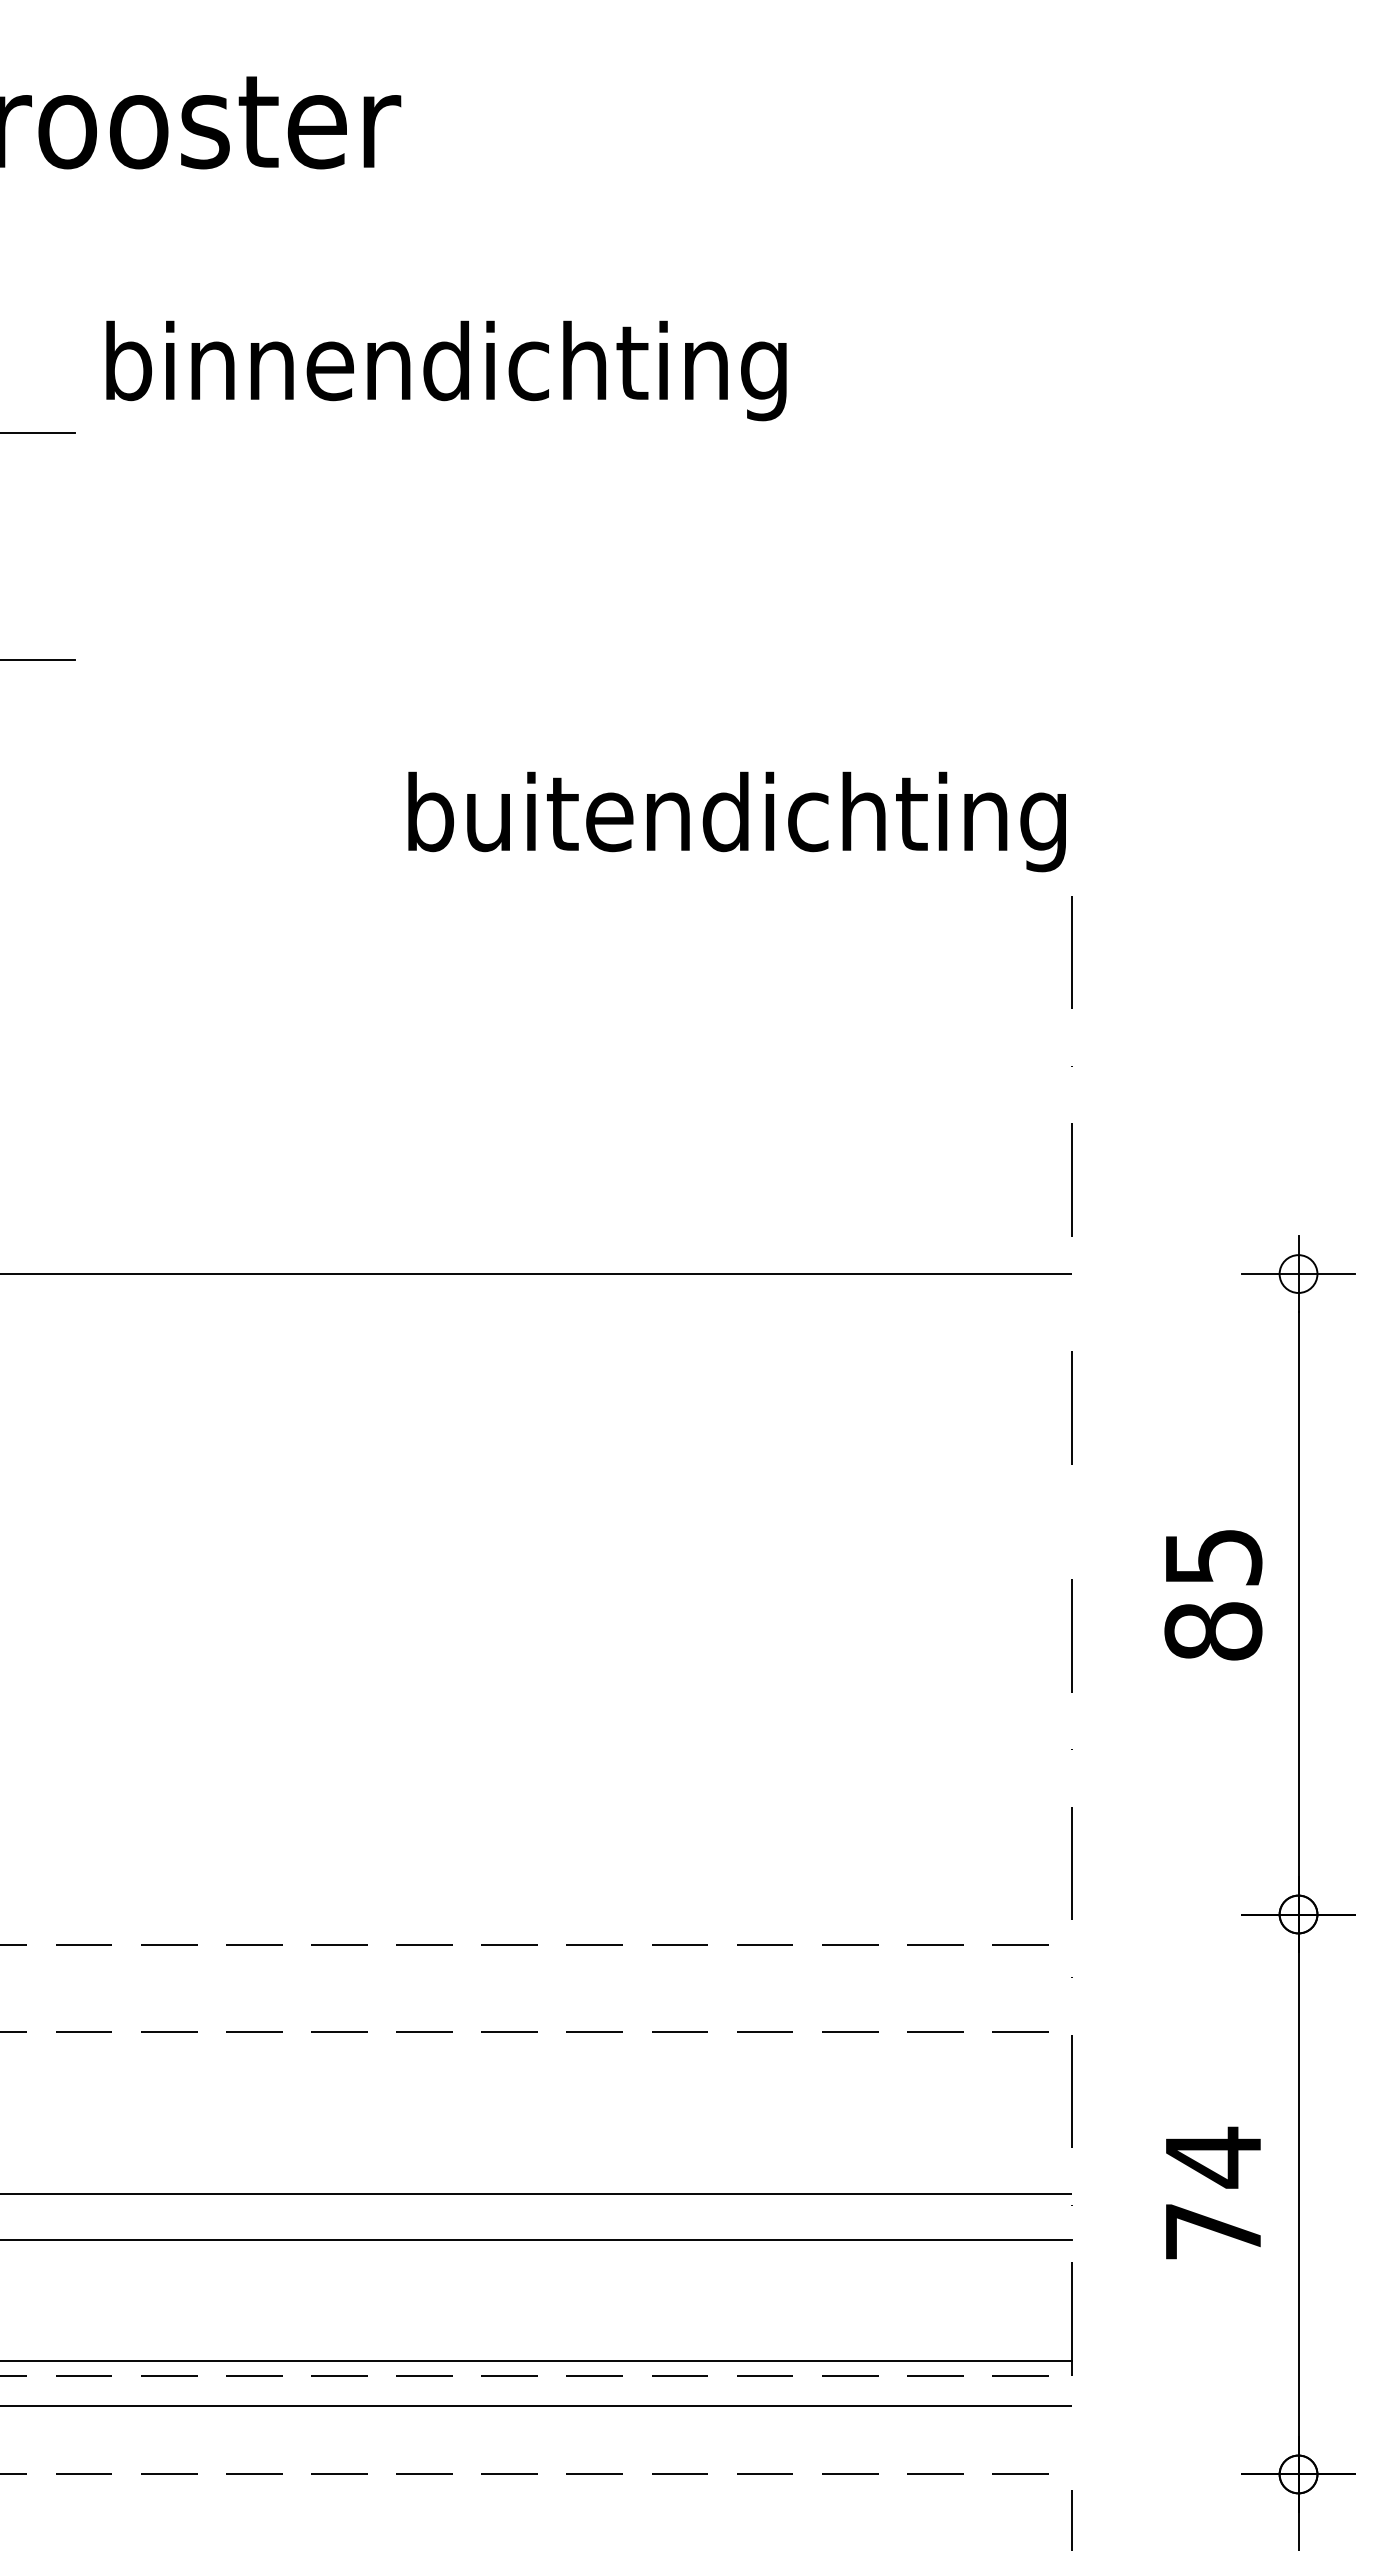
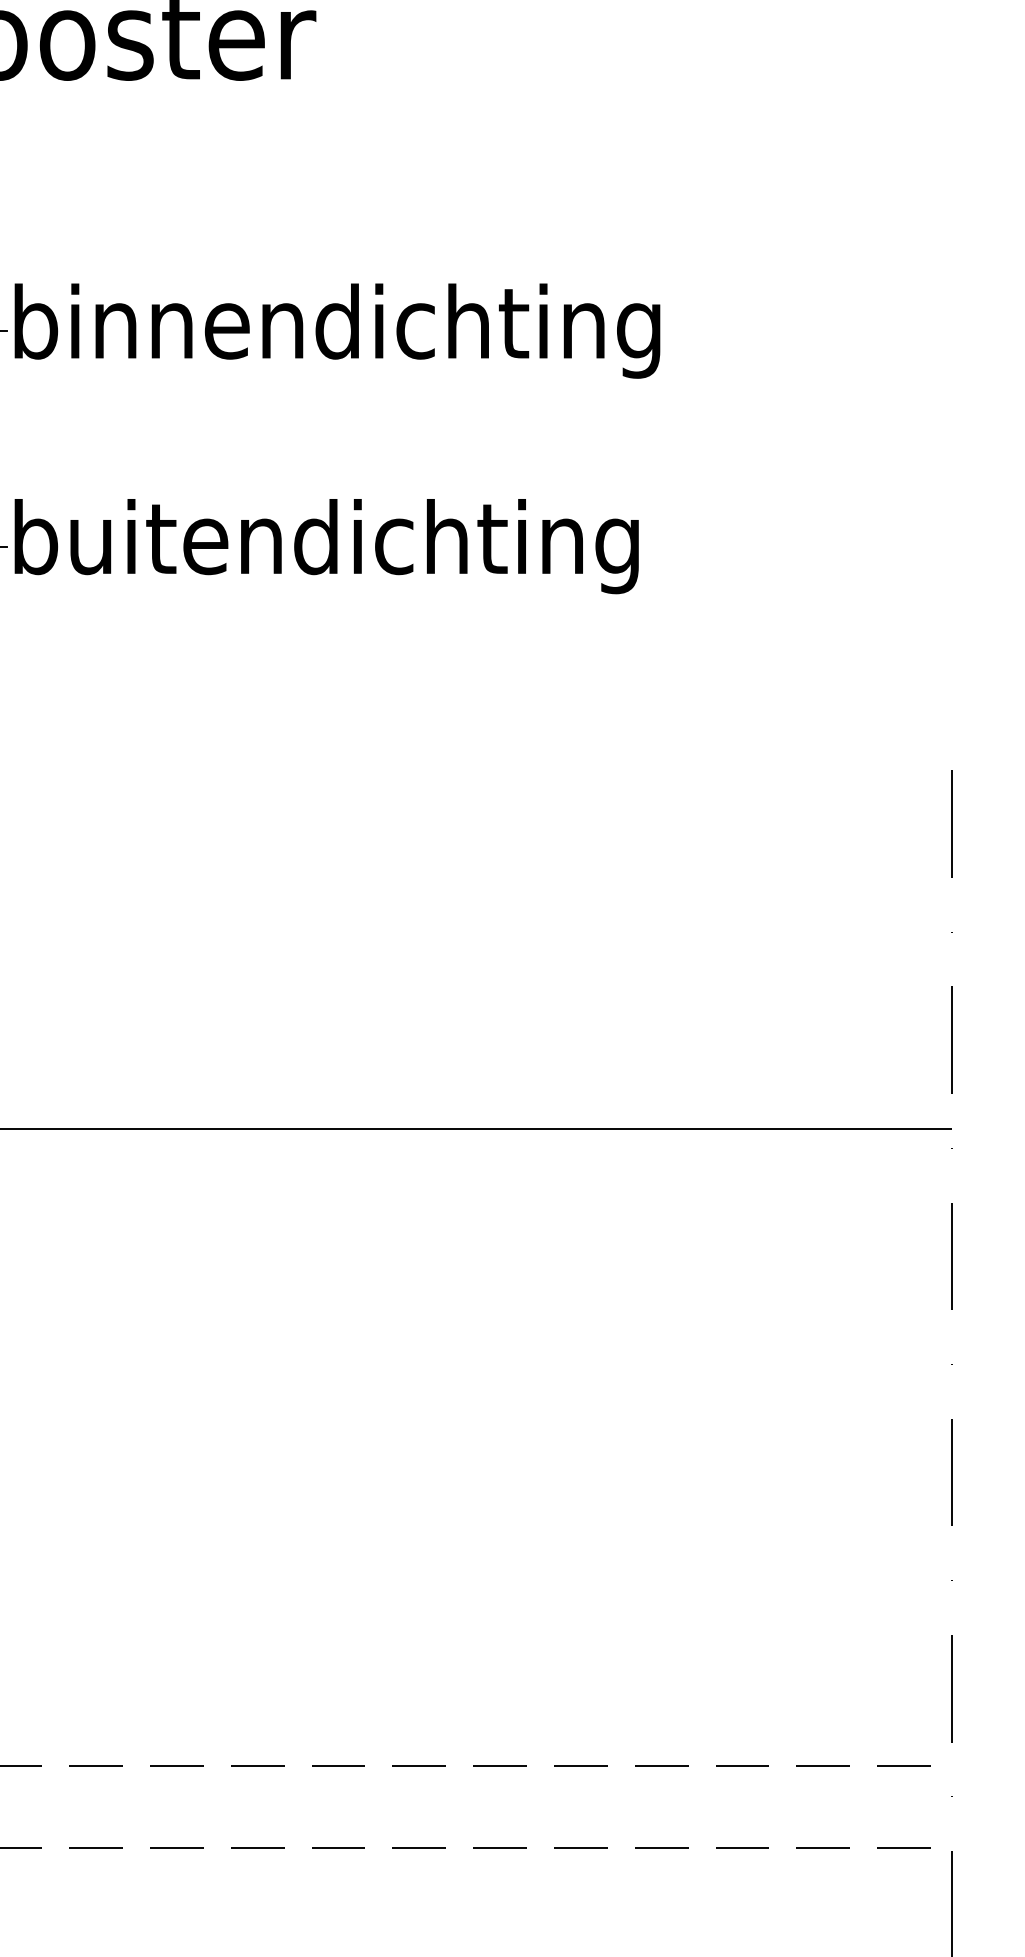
text: (446, 370) -> (337, 330), moved
text: (736, 821) -> (326, 546), moved

